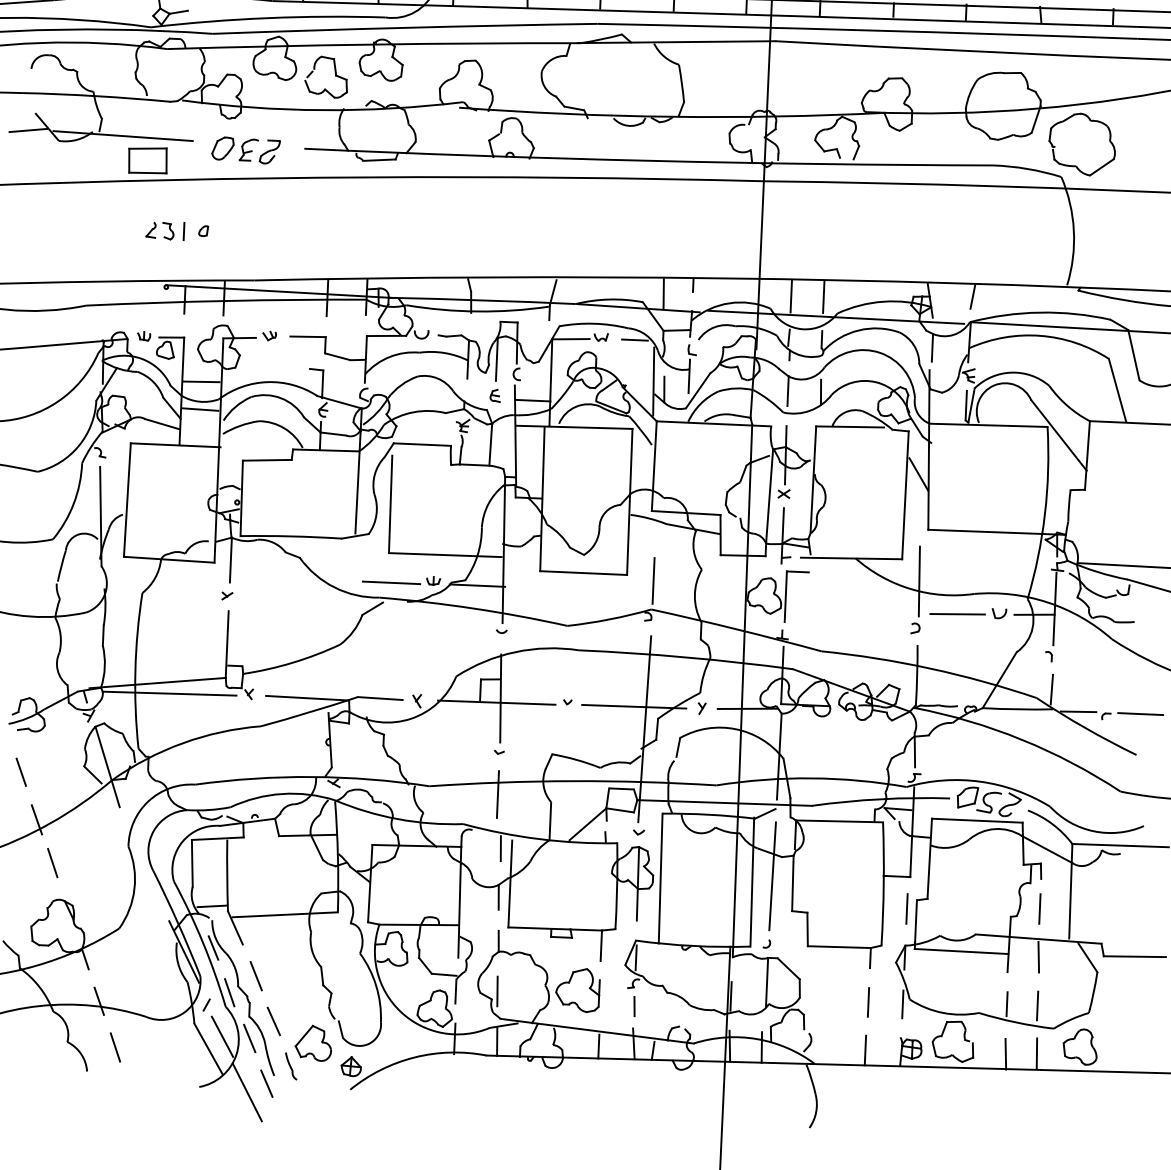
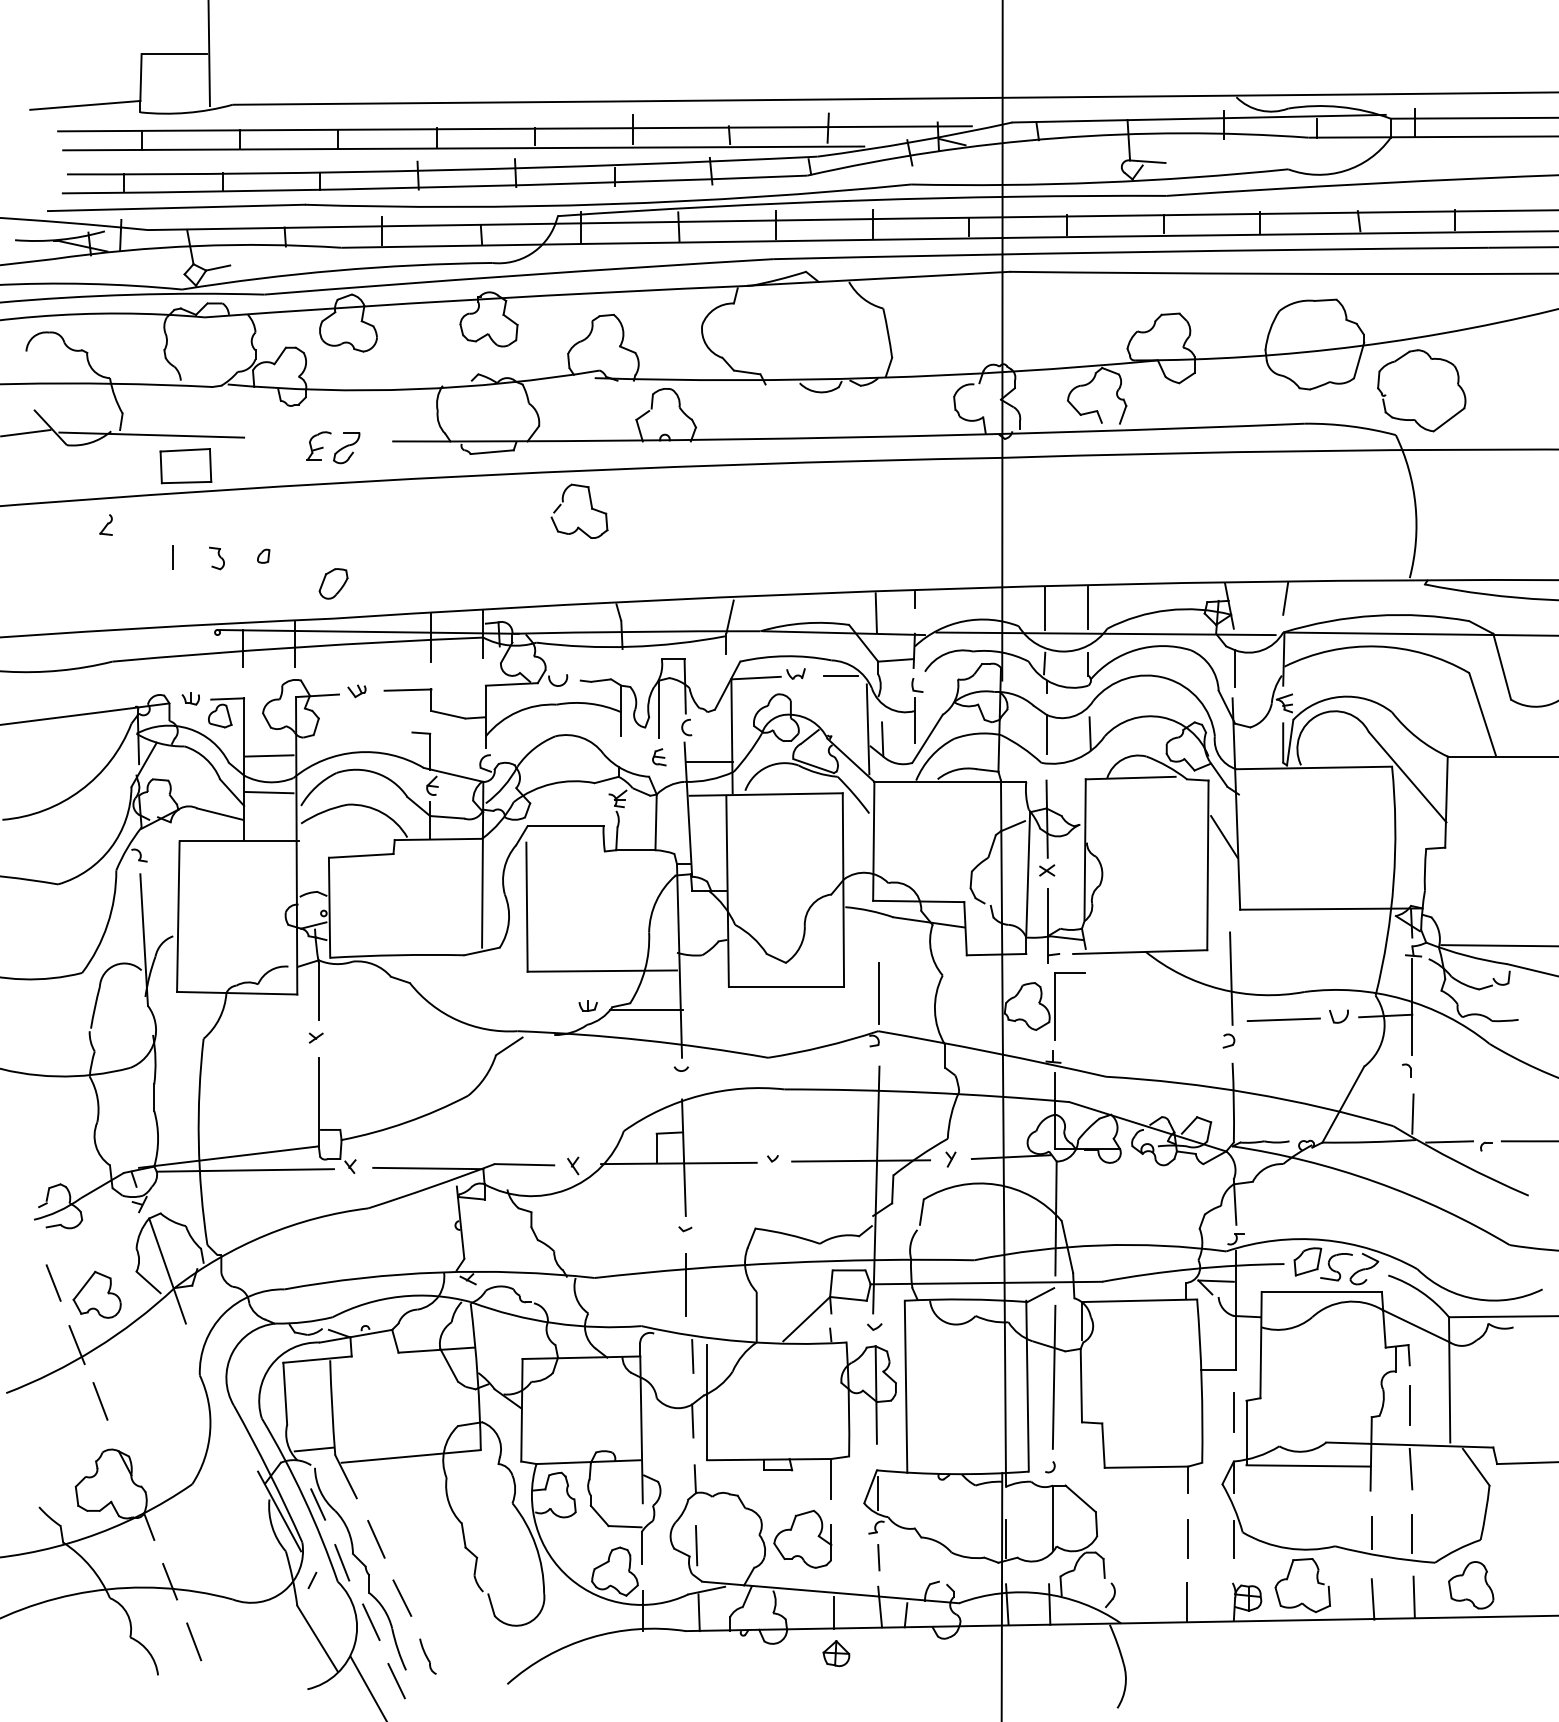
part: (335, 73) -> (590, 506), moved
part: (222, 148) -> (333, 583), moved
part: (150, 229) -> (105, 524), moved
line: (183, 231) -> (172, 557), moved
line: (391, 582) -> (532, 1010), removed
line: (222, 1036) -> (335, 1621), removed
part: (313, 1042) -> (96, 1294), moved
part: (351, 1066) -> (836, 1653), moved

